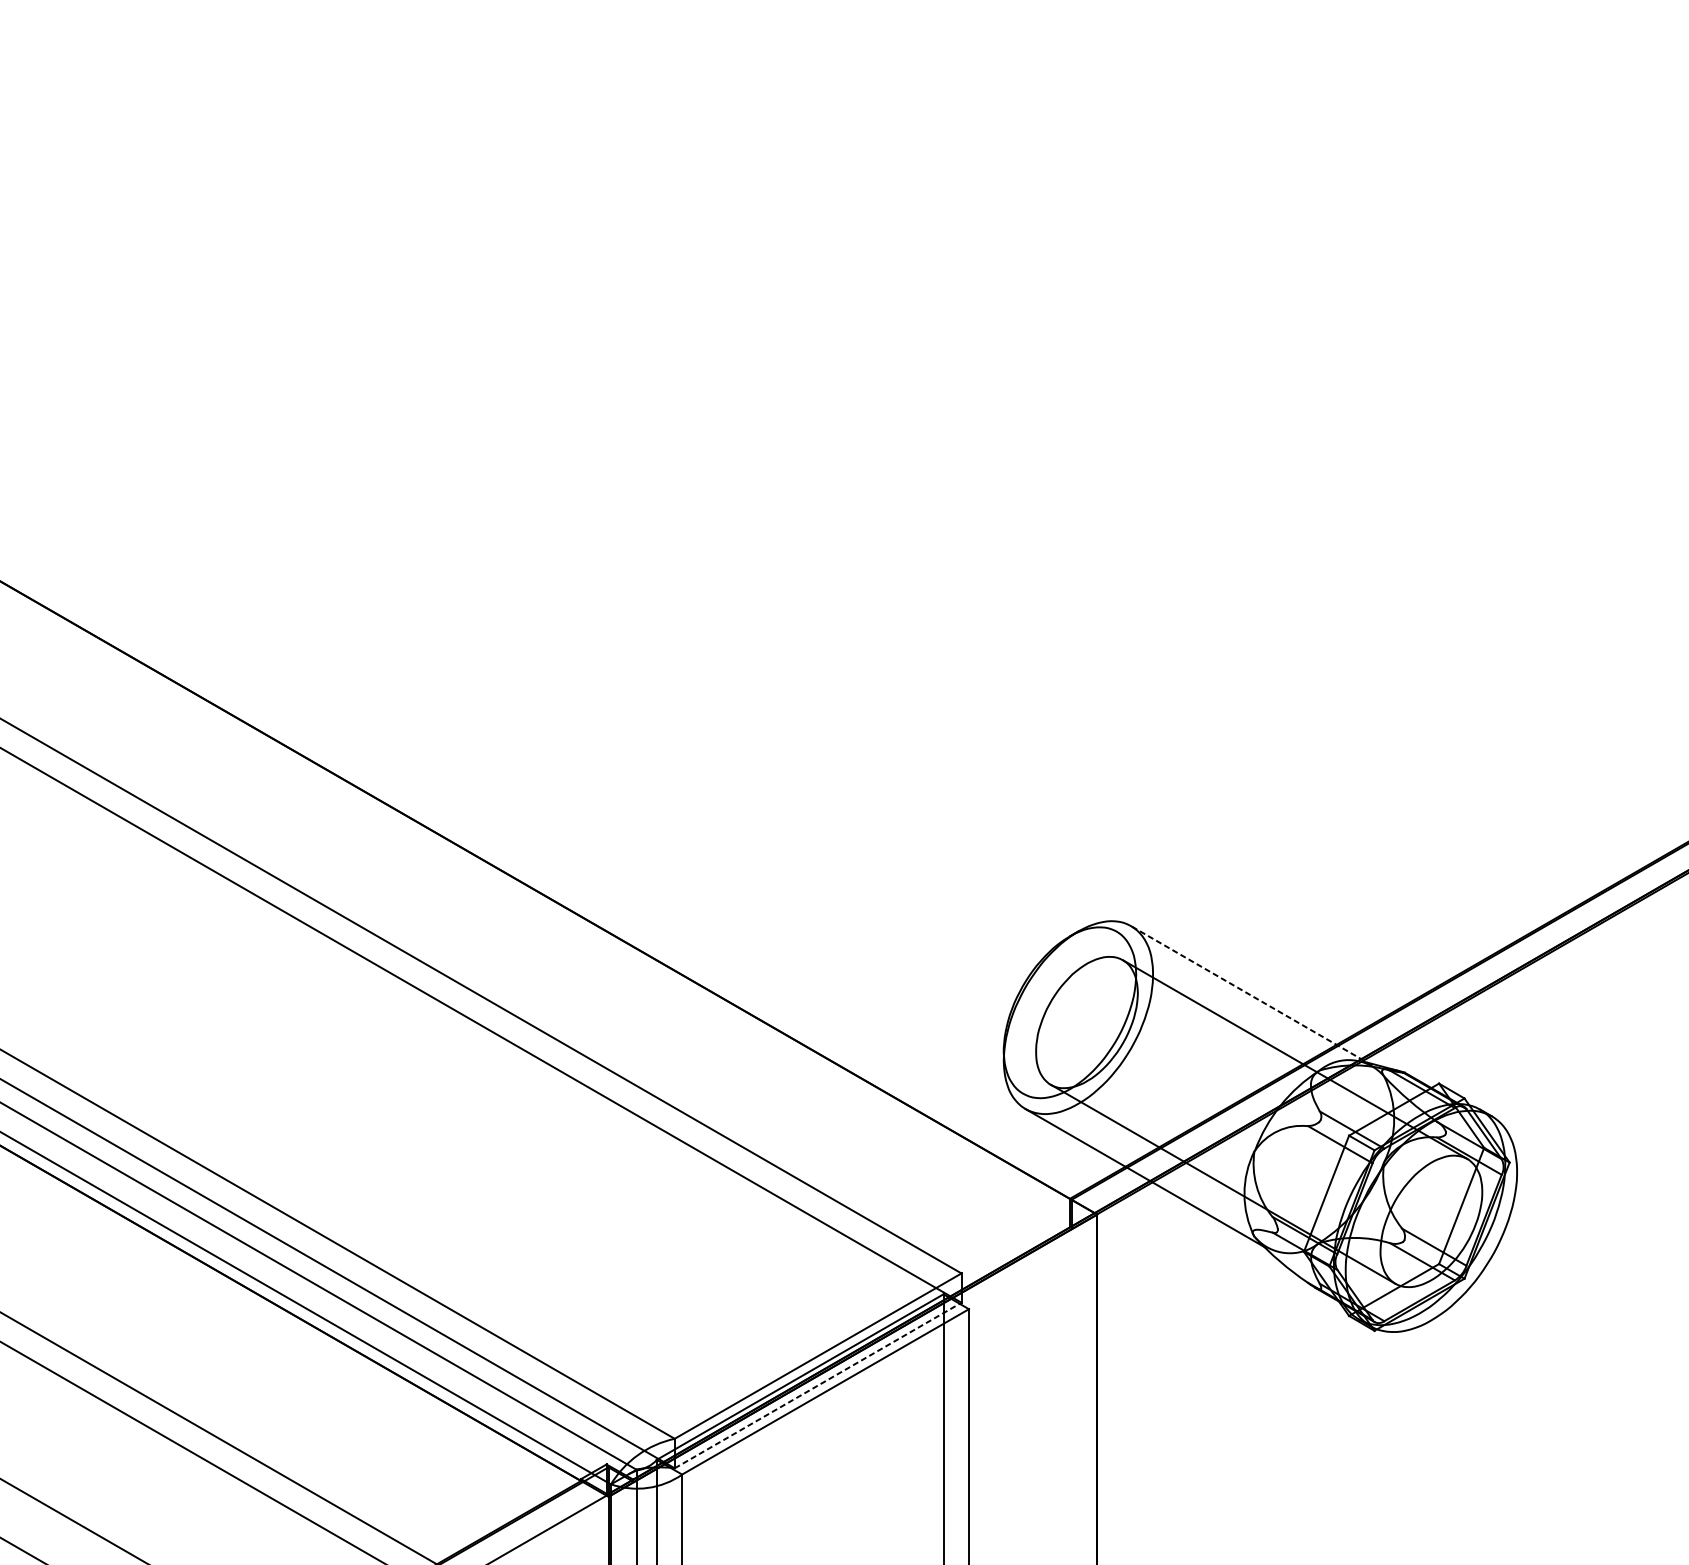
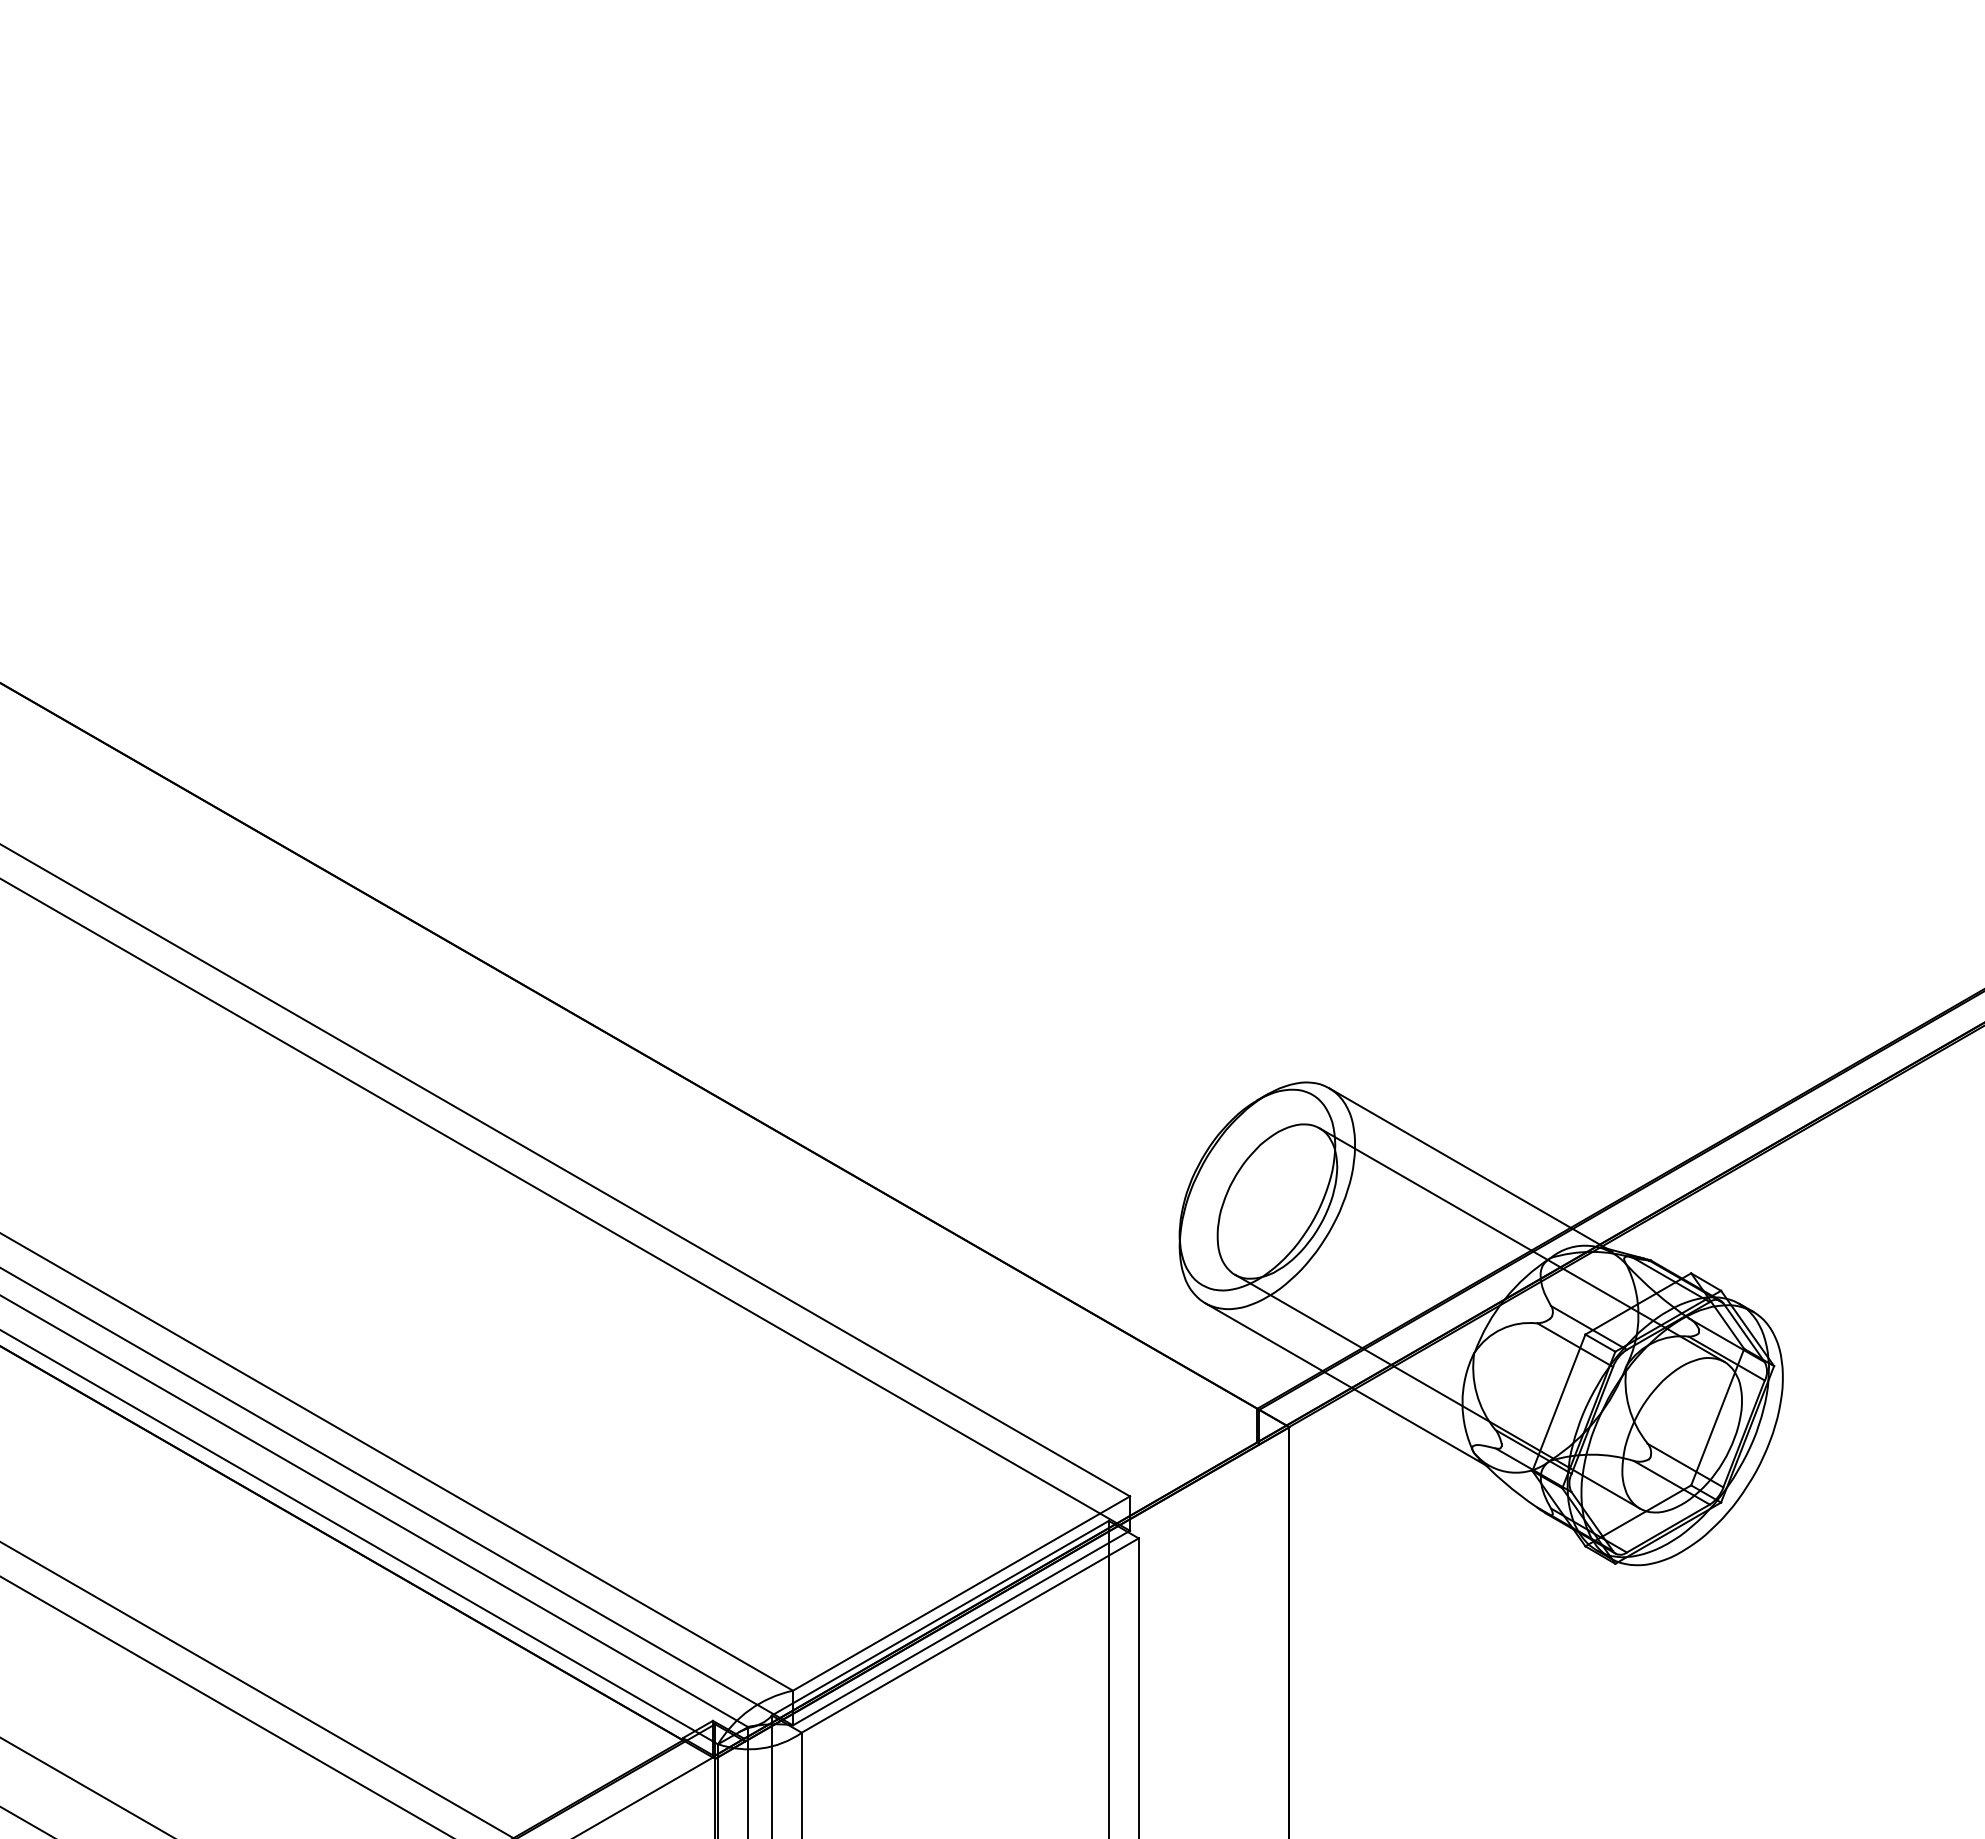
line: (1251, 995) -> (1470, 1169), dashed -> solid
line: (818, 1385) -> (961, 1628), dashed -> solid

